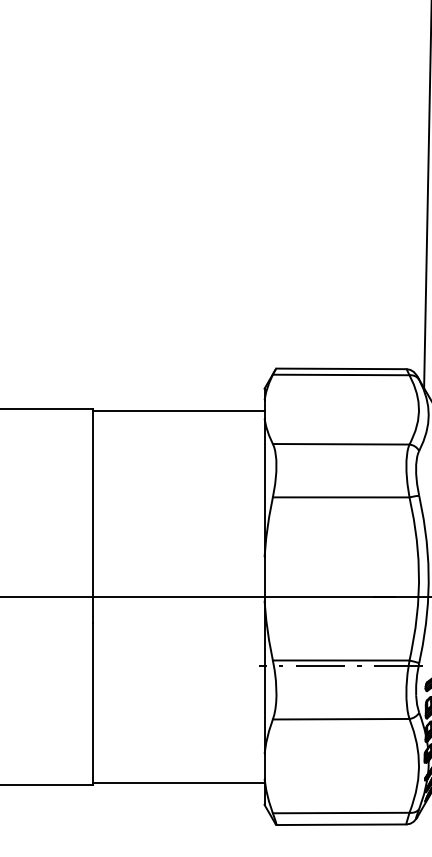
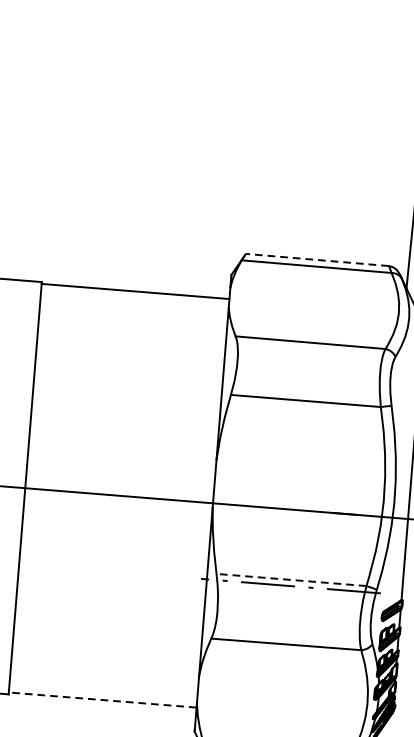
line: (341, 368) -> (317, 259), solid -> dashed
line: (340, 660) -> (290, 579), solid -> dashed
line: (179, 782) -> (103, 699), solid -> dashed

